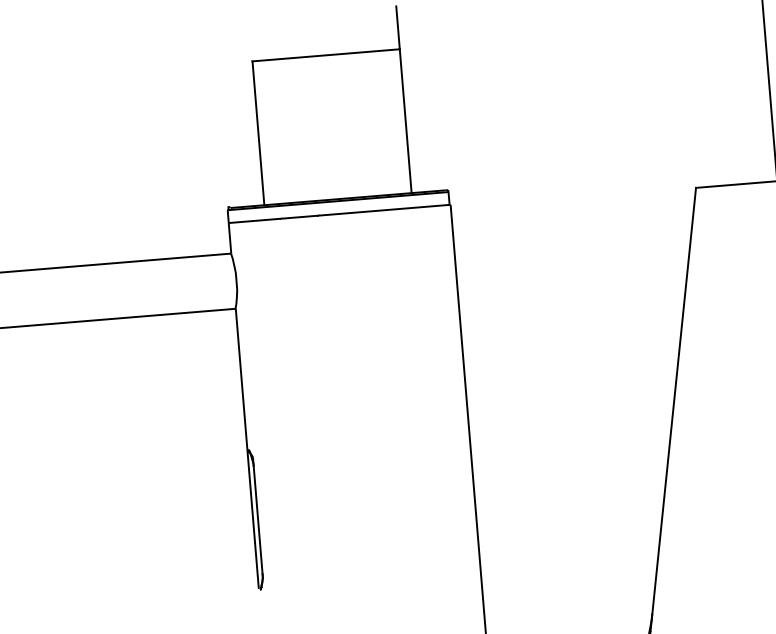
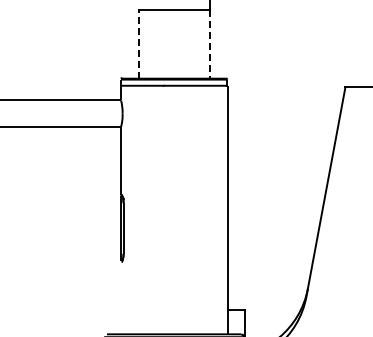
line: (405, 121) -> (209, 44), solid -> dashed
line: (257, 134) -> (138, 44), solid -> dashed

